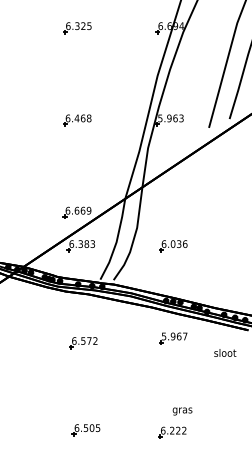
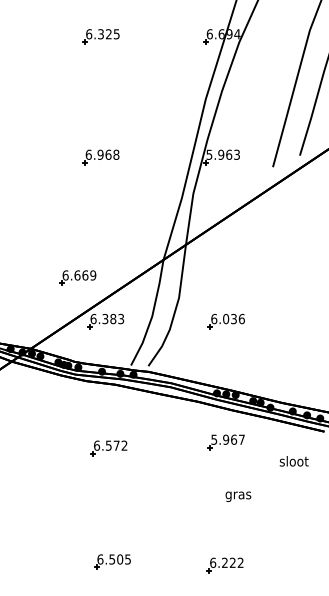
text: (77, 118) -> (100, 154), 6.468 -> 6.968
part: (77, 212) -> (77, 277), moved
text: (182, 411) -> (238, 496), moved

